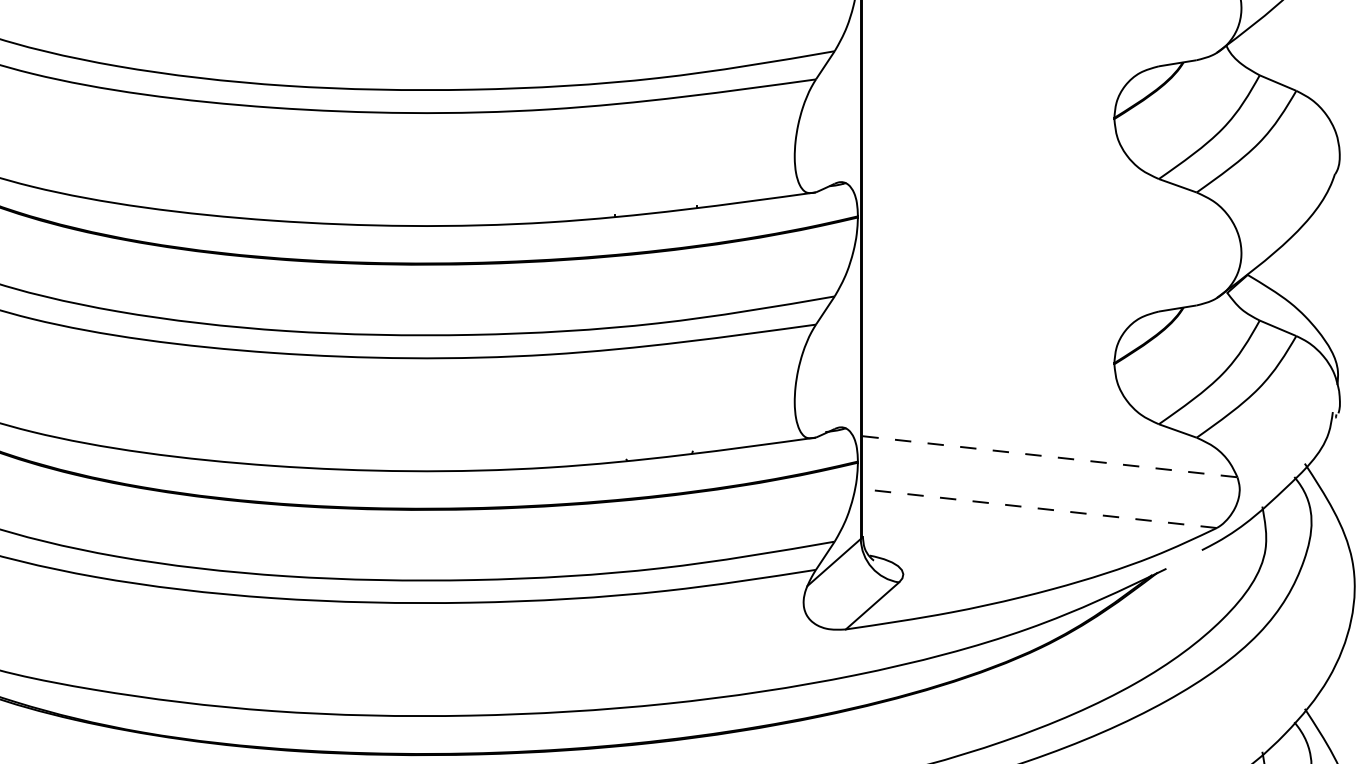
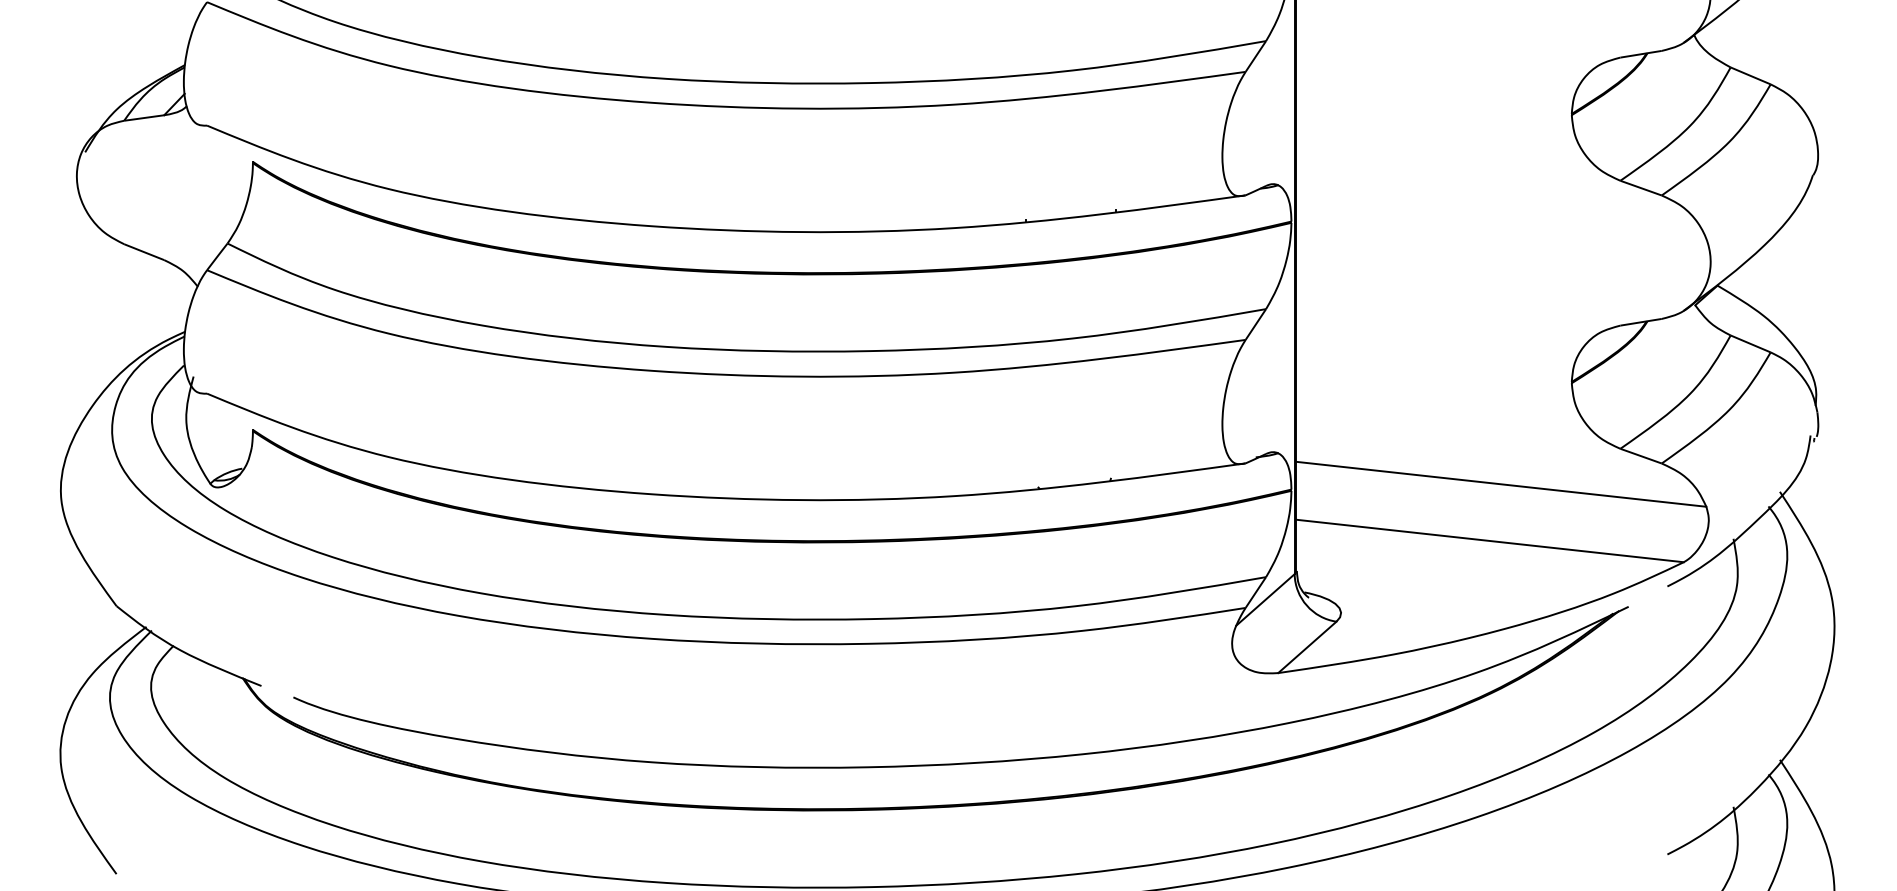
line: (1050, 456) -> (1501, 484), dashed -> solid
line: (1040, 509) -> (1490, 541), dashed -> solid

